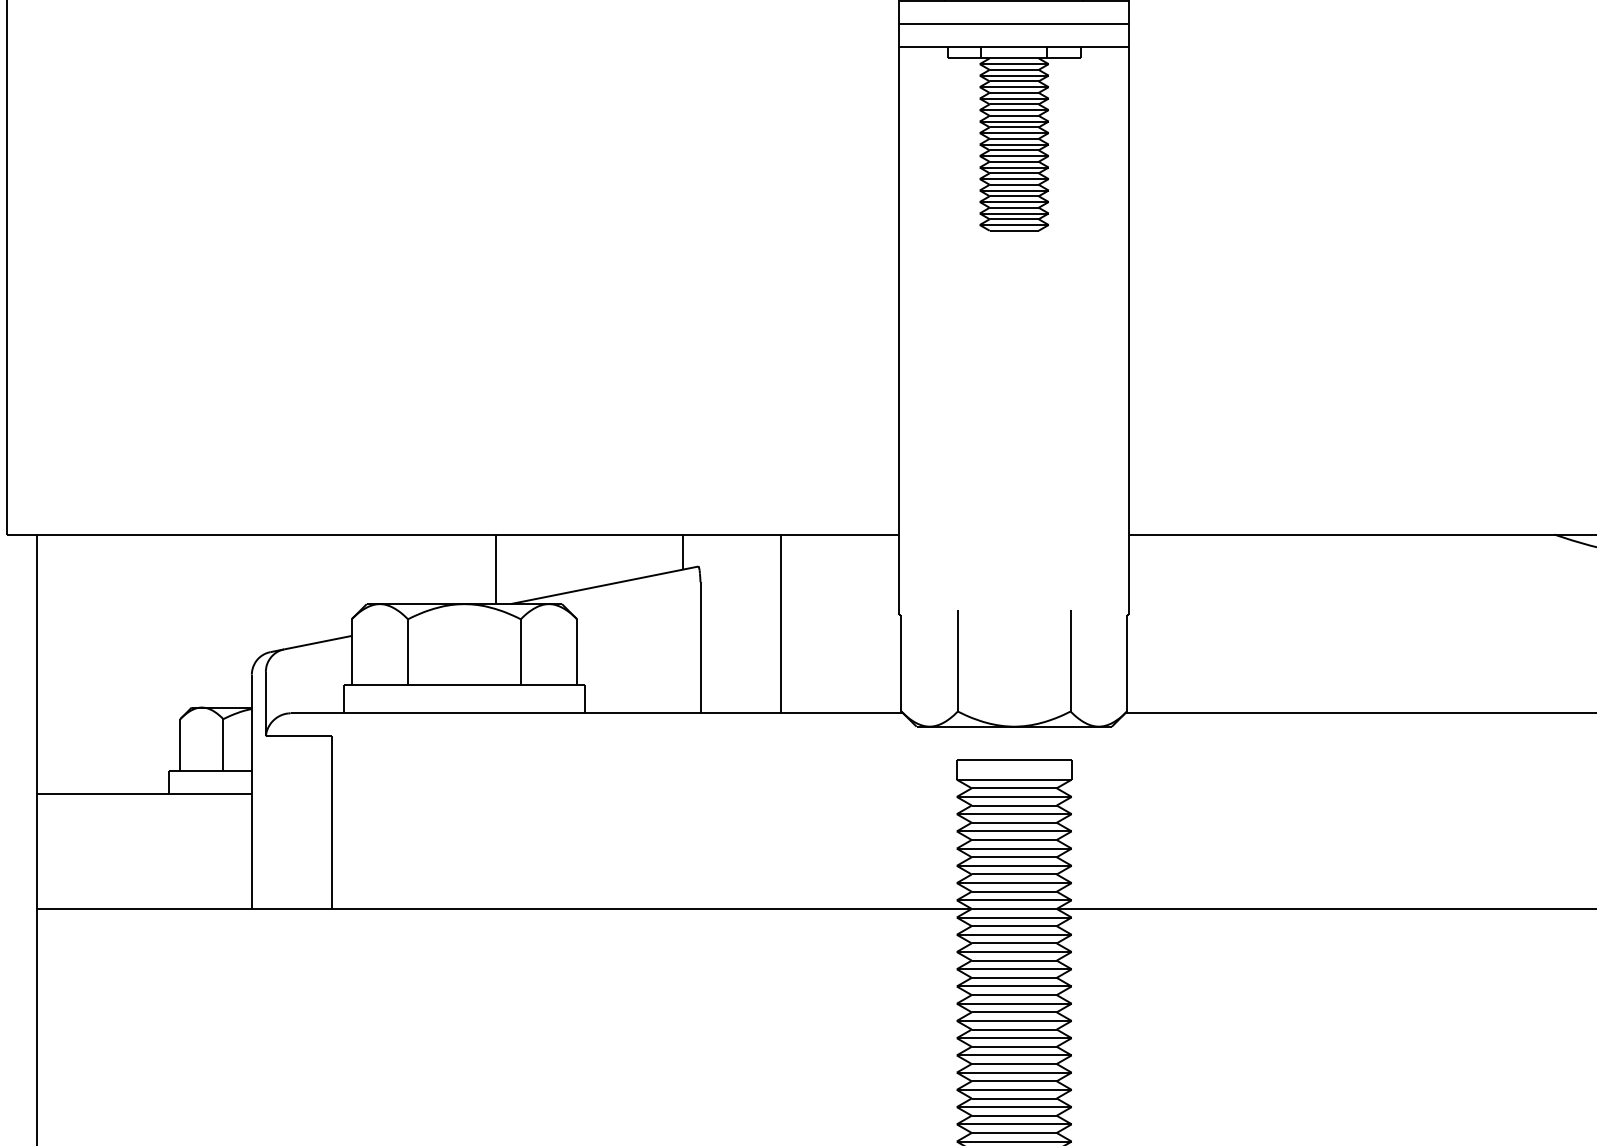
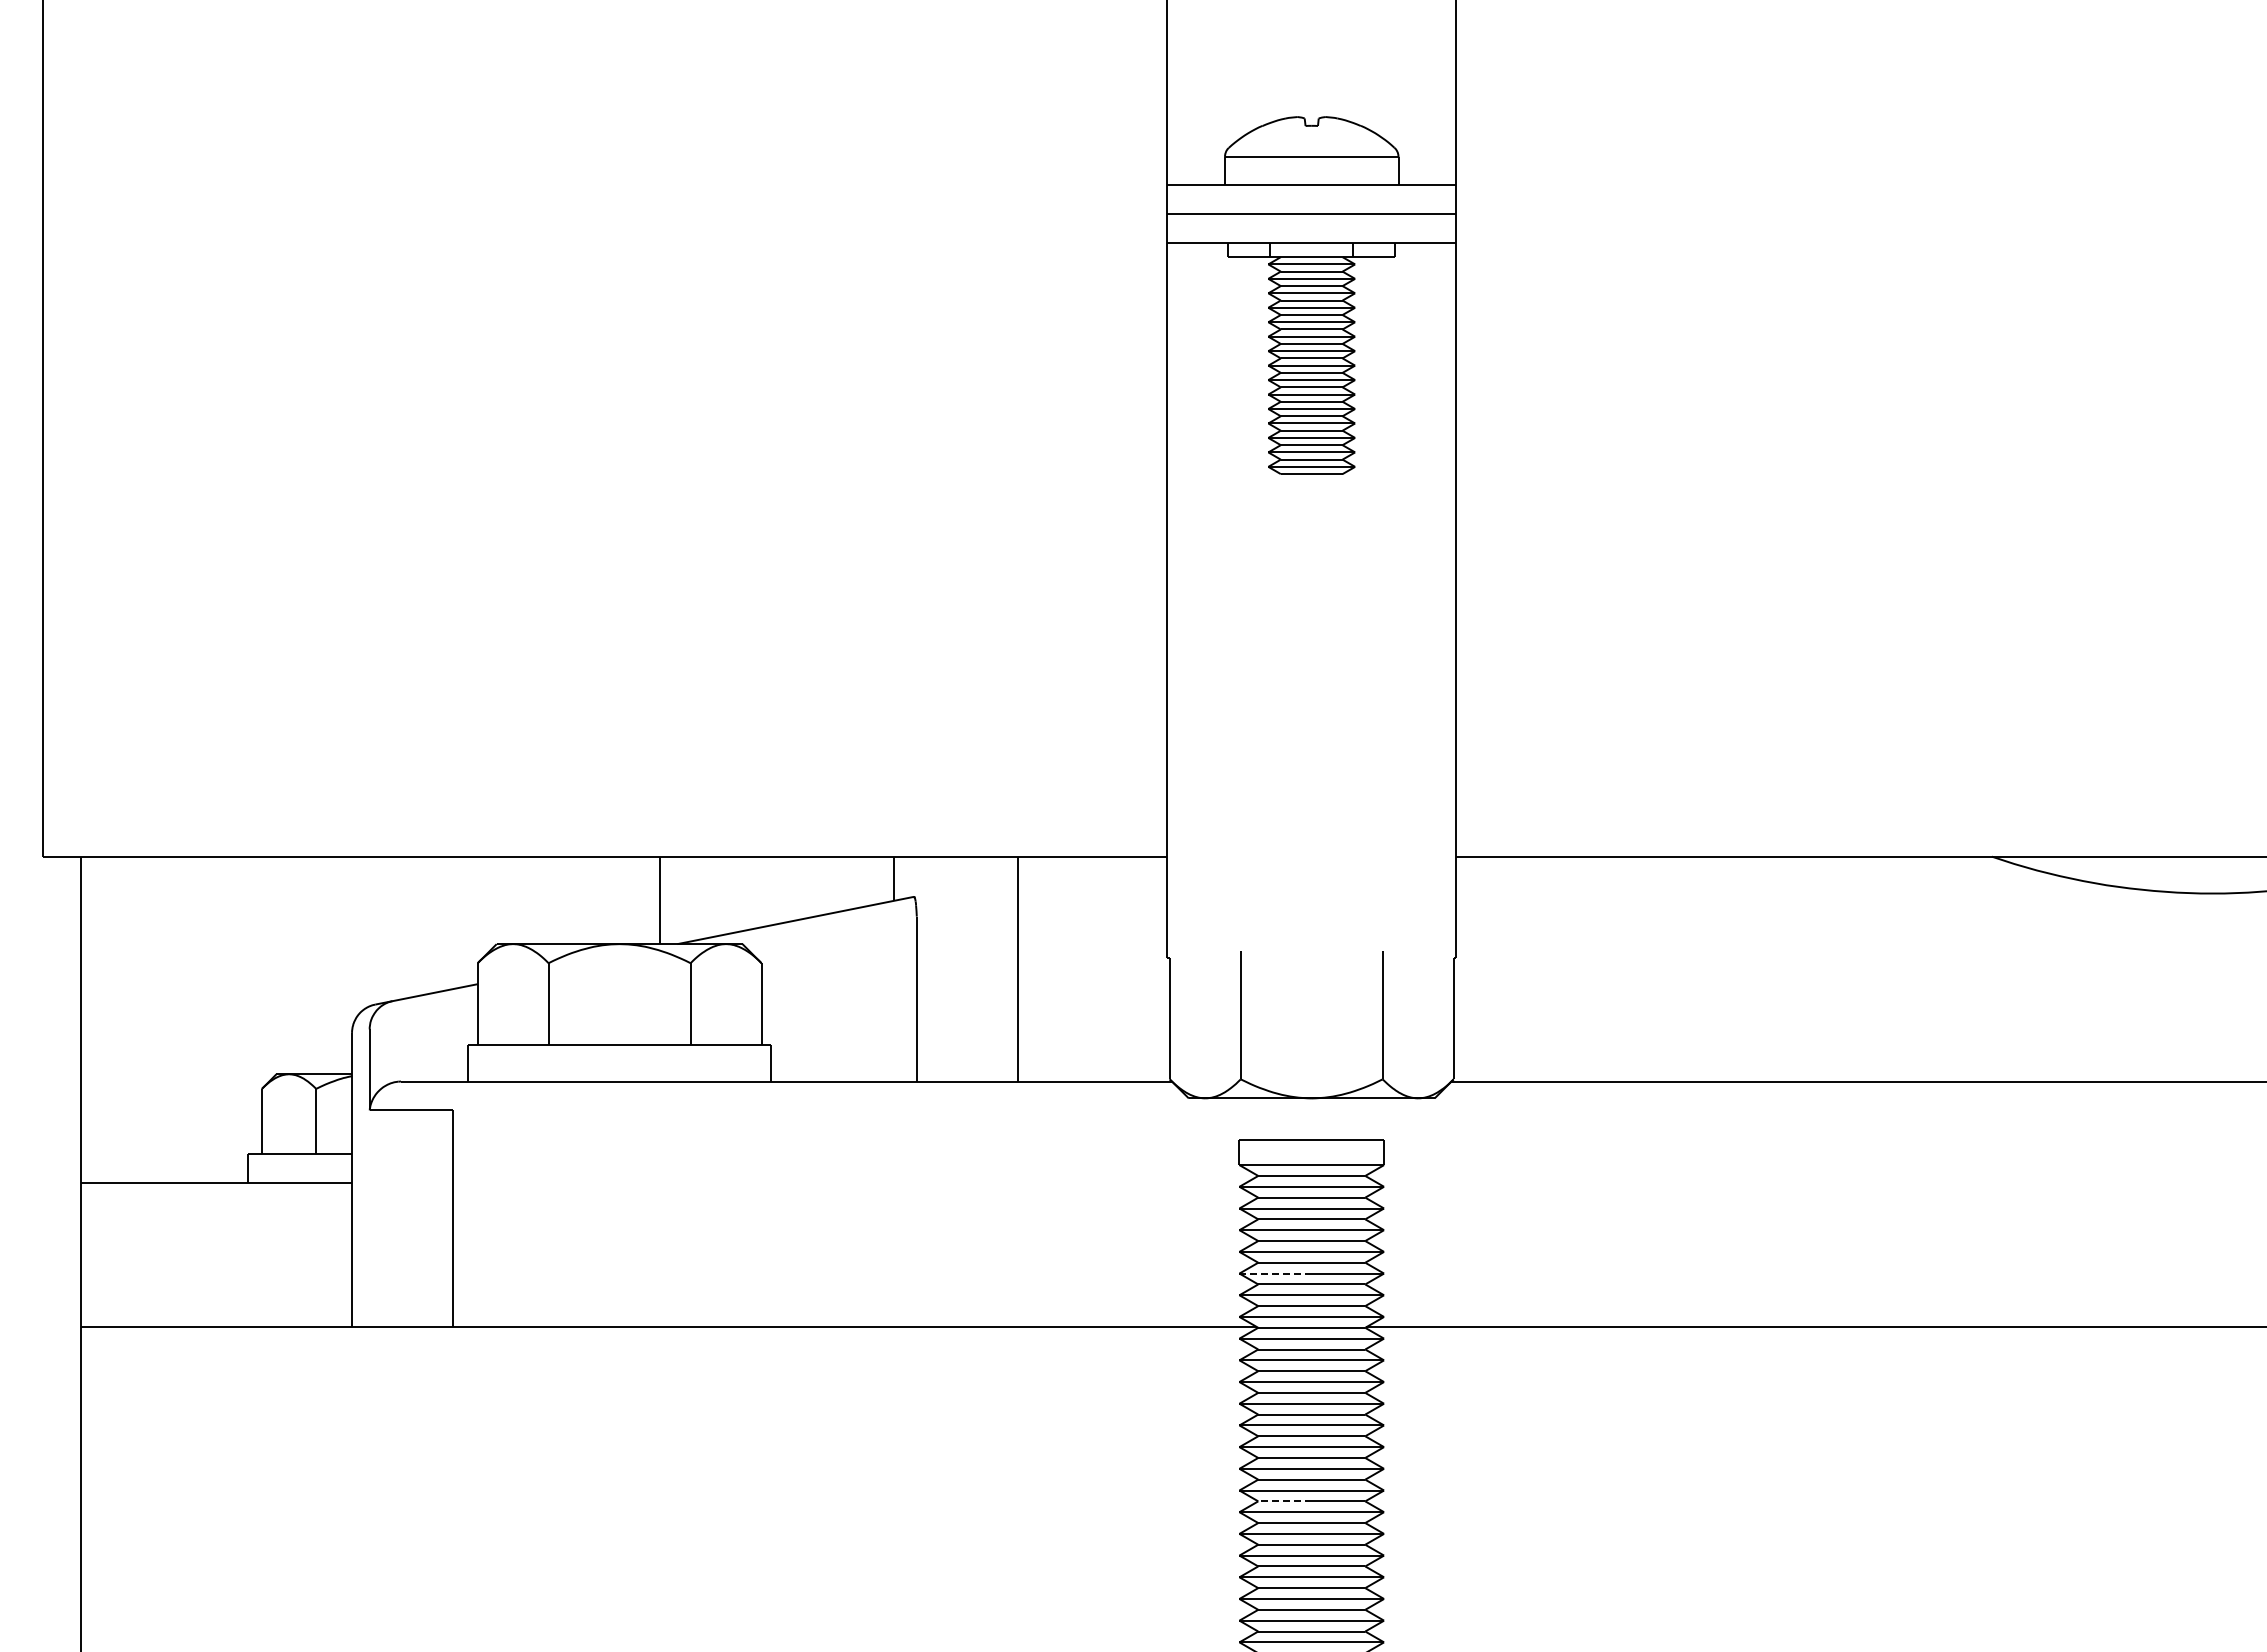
line: (985, 865) -> (1275, 1273), solid -> dashed
line: (993, 1046) -> (1285, 1501), solid -> dashed

